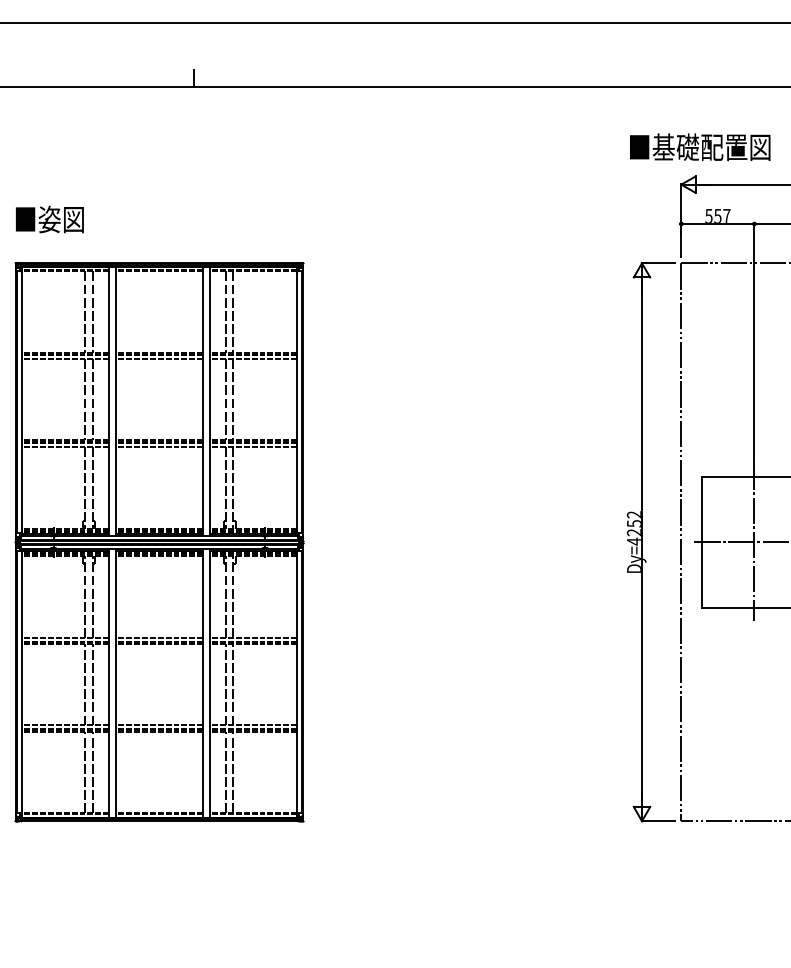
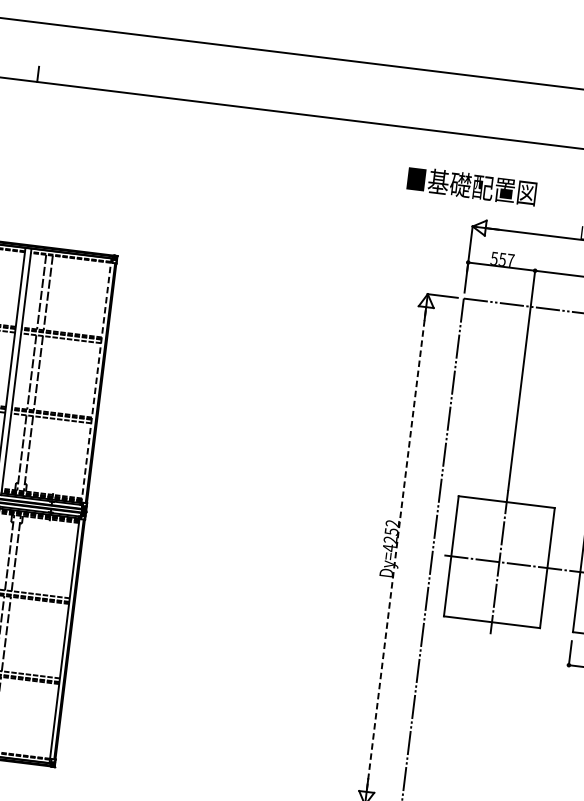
text: (700, 147) -> (472, 186), moved
line: (296, 401) -> (95, 381), solid -> dashed
line: (641, 542) -> (395, 549), solid -> dashed

